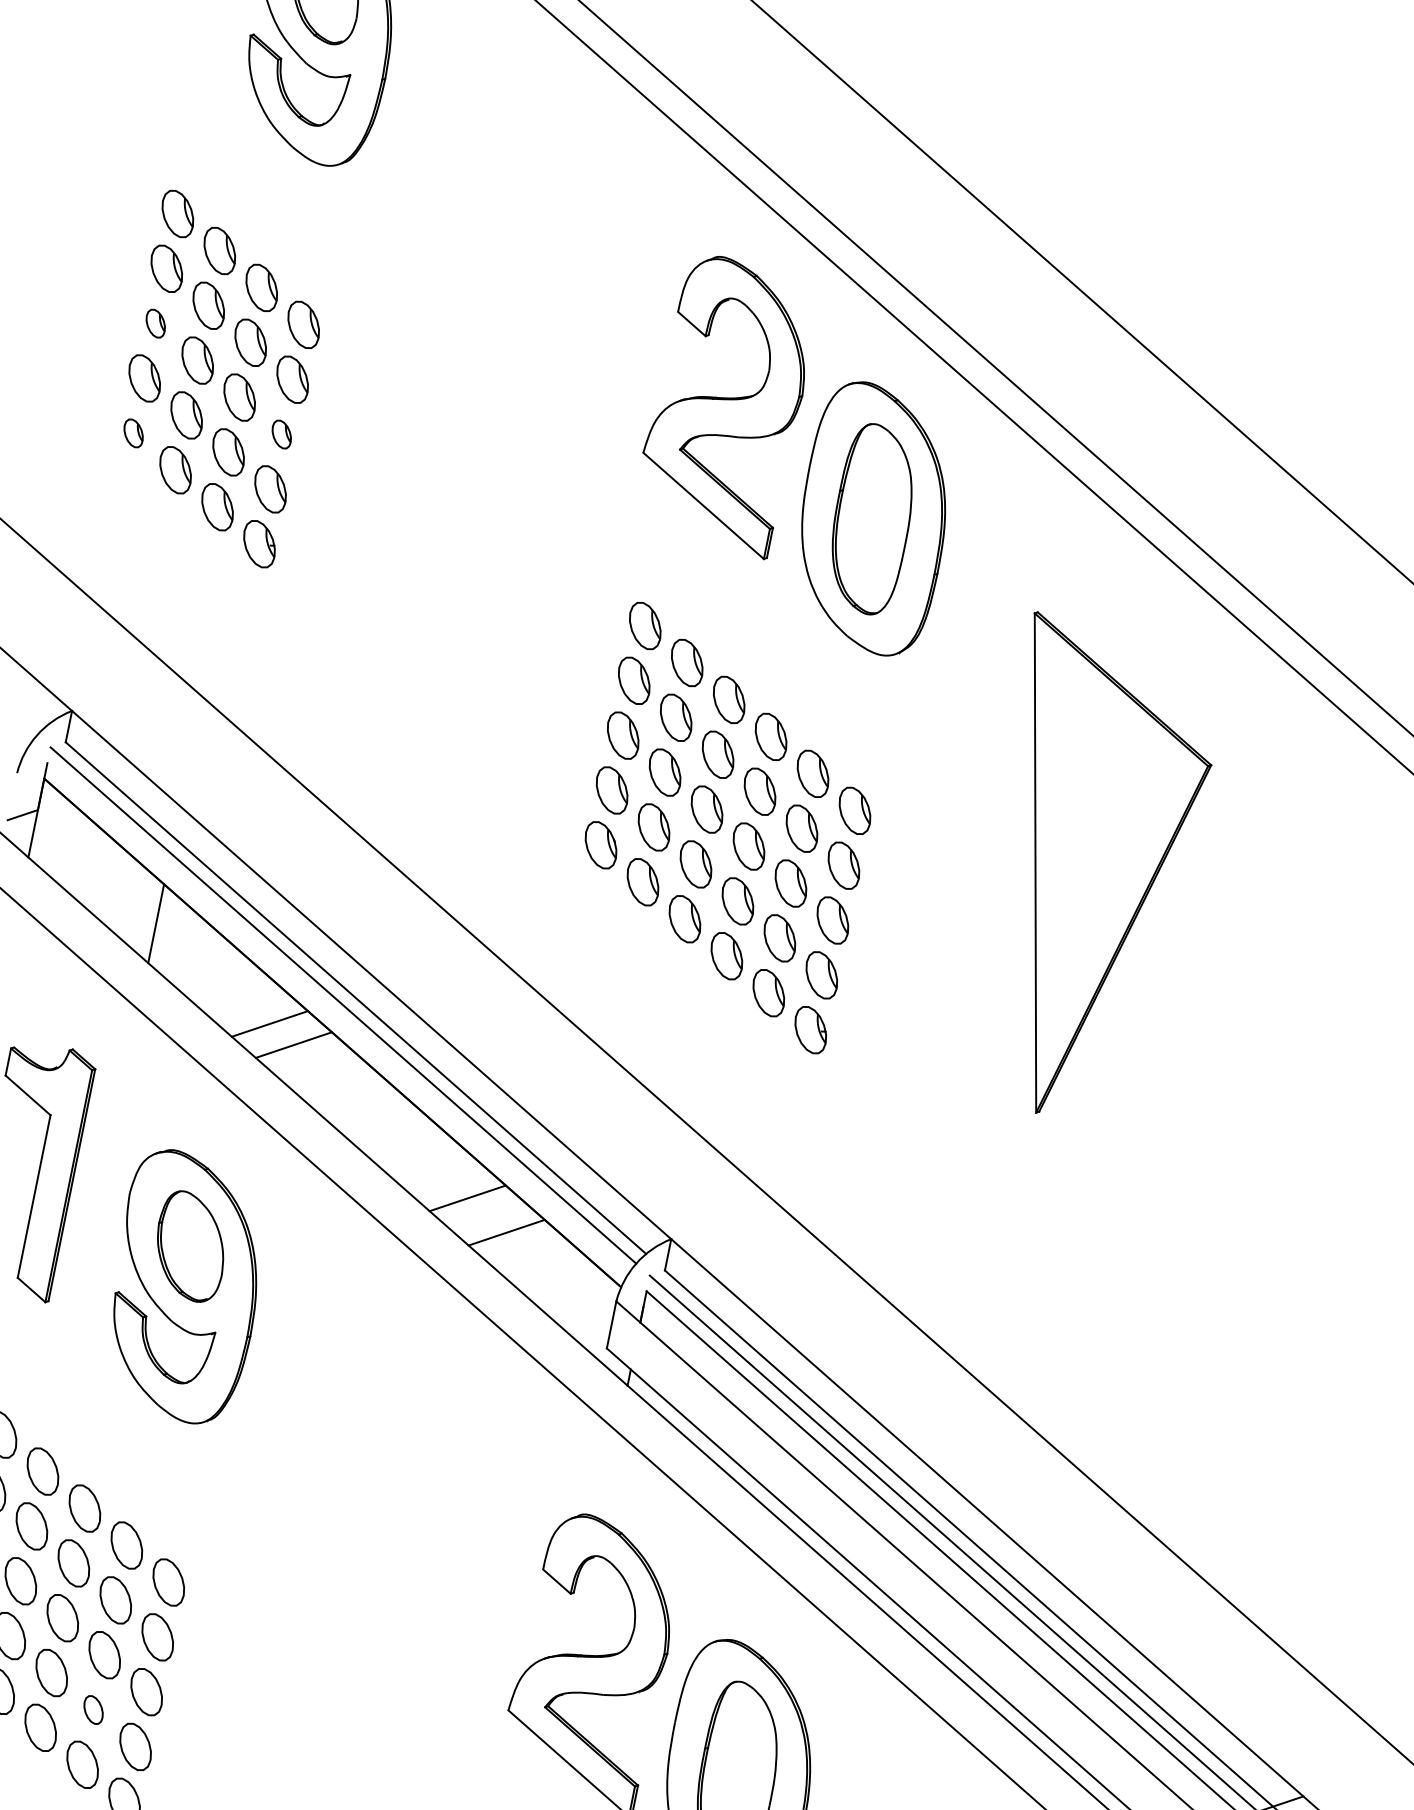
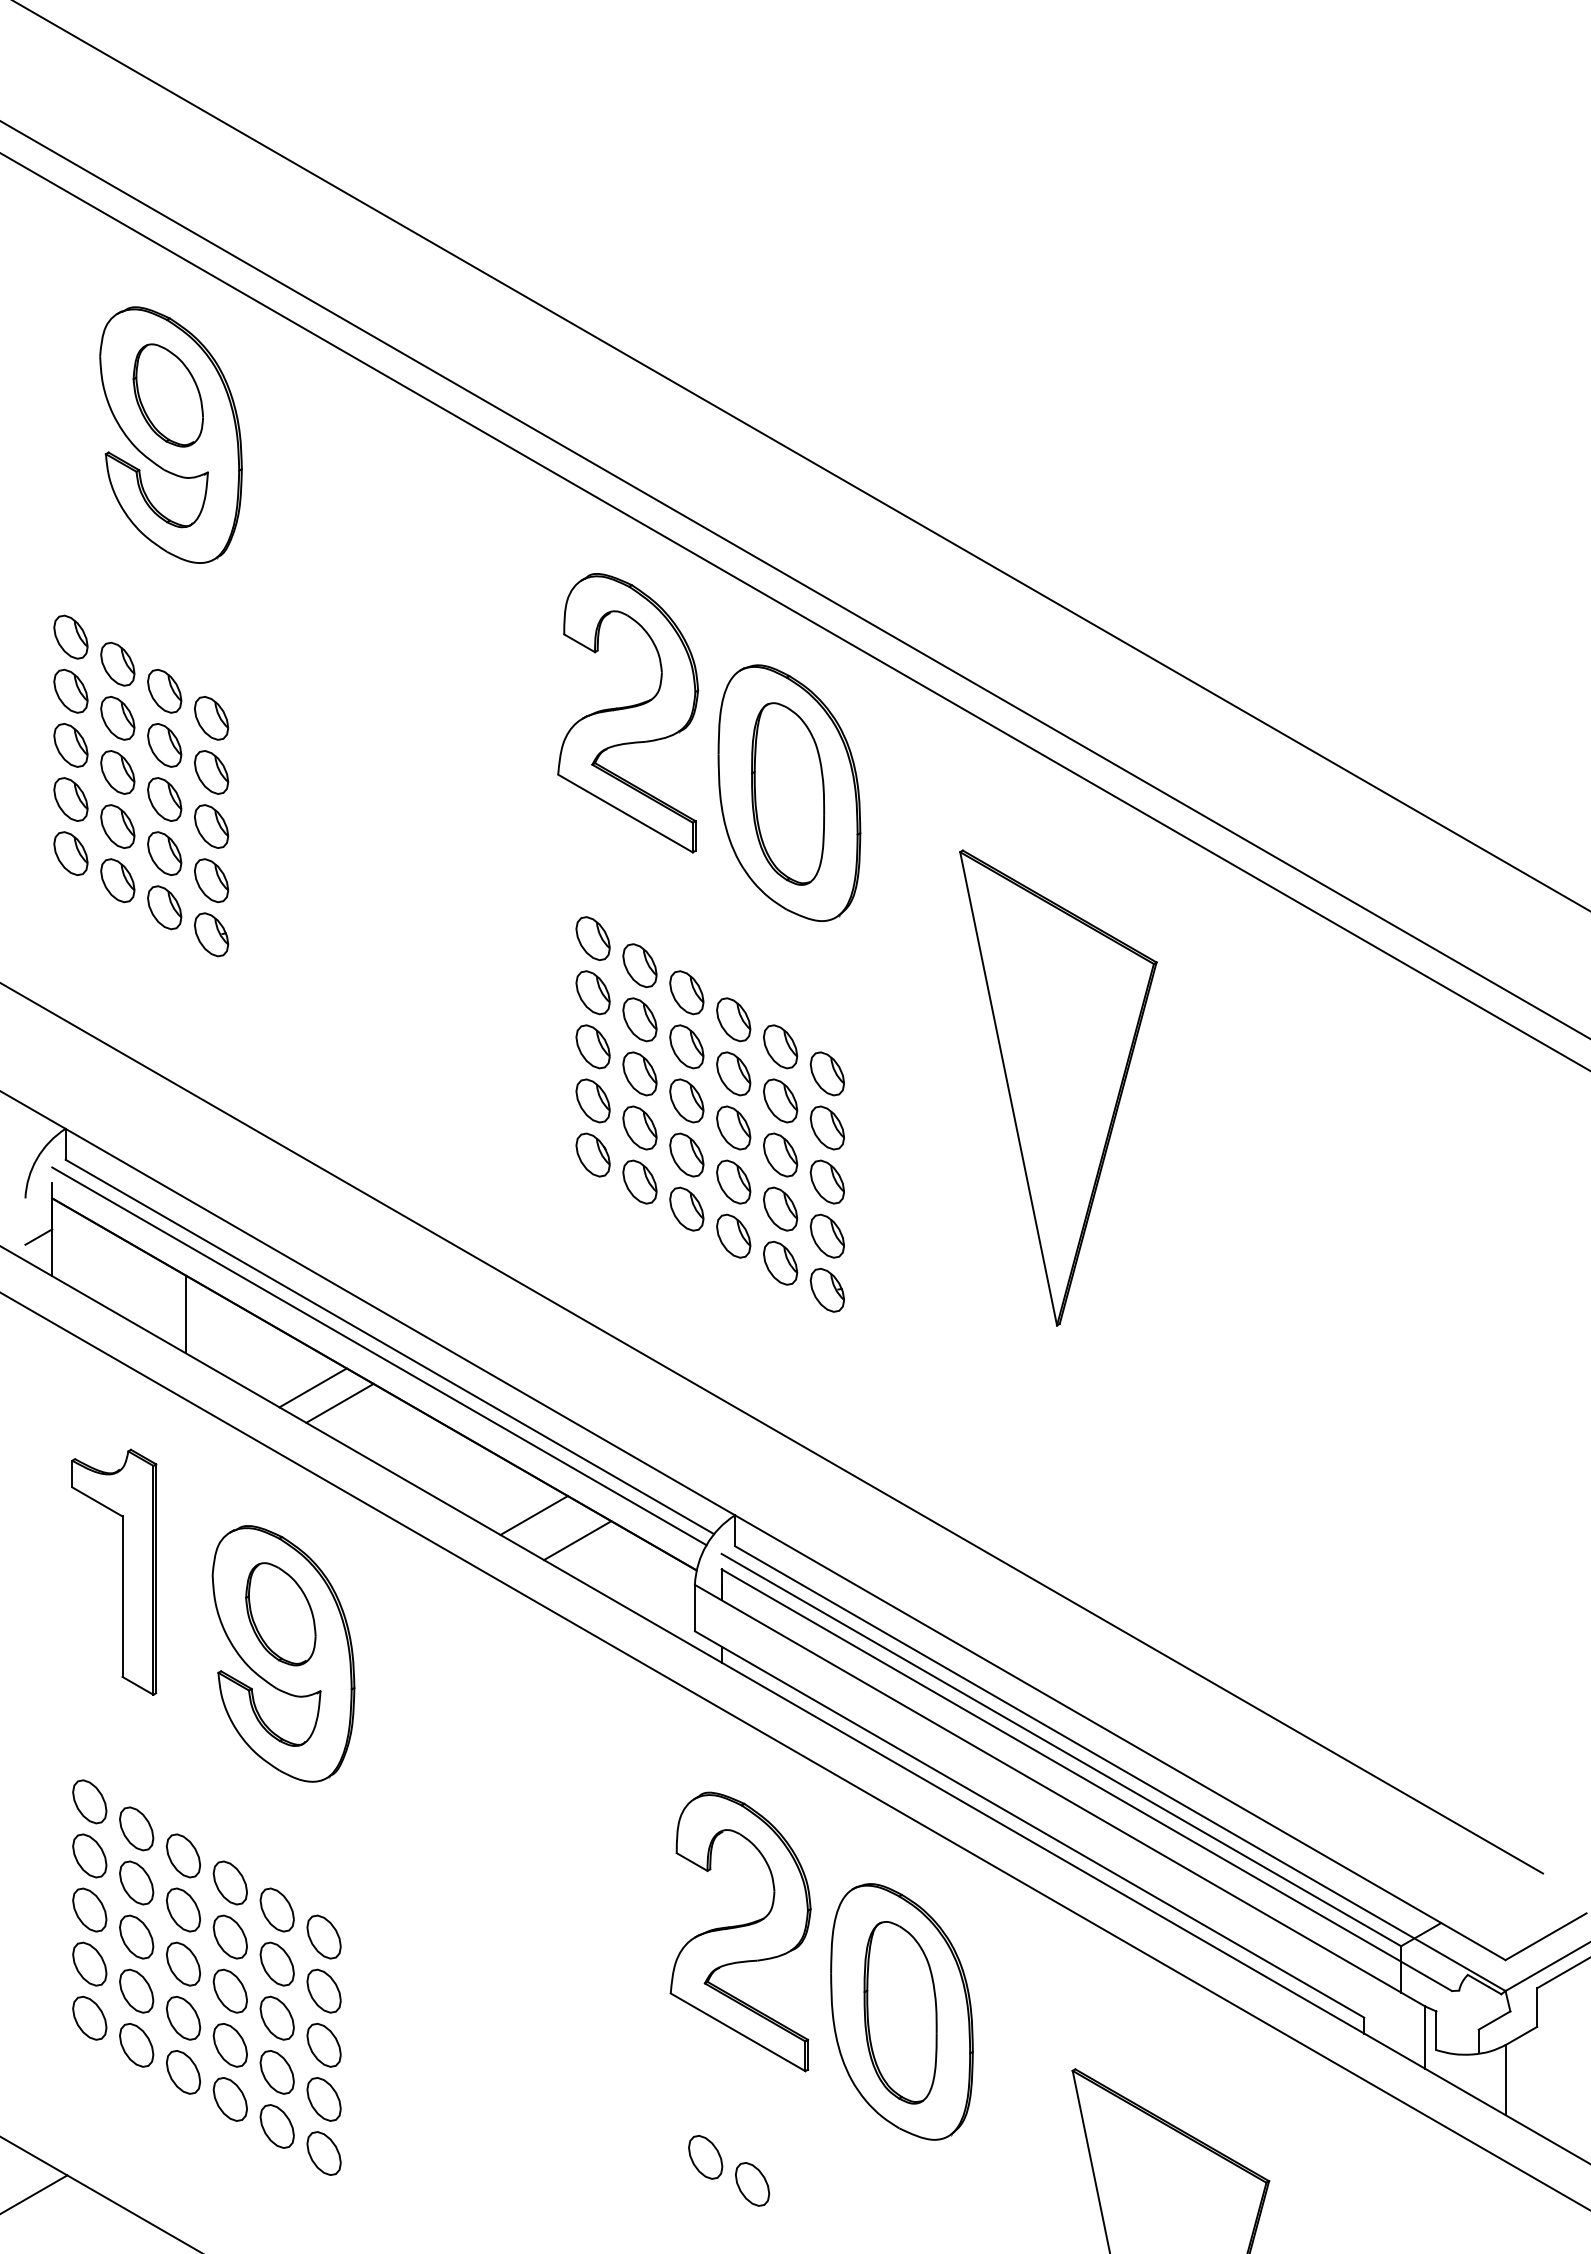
part: (155, 323) -> (70, 745), size x1.67
part: (133, 433) -> (70, 853), size x1.67
part: (281, 434) -> (211, 826), size x1.67
part: (92, 1709) -> (276, 2072), size x1.67

